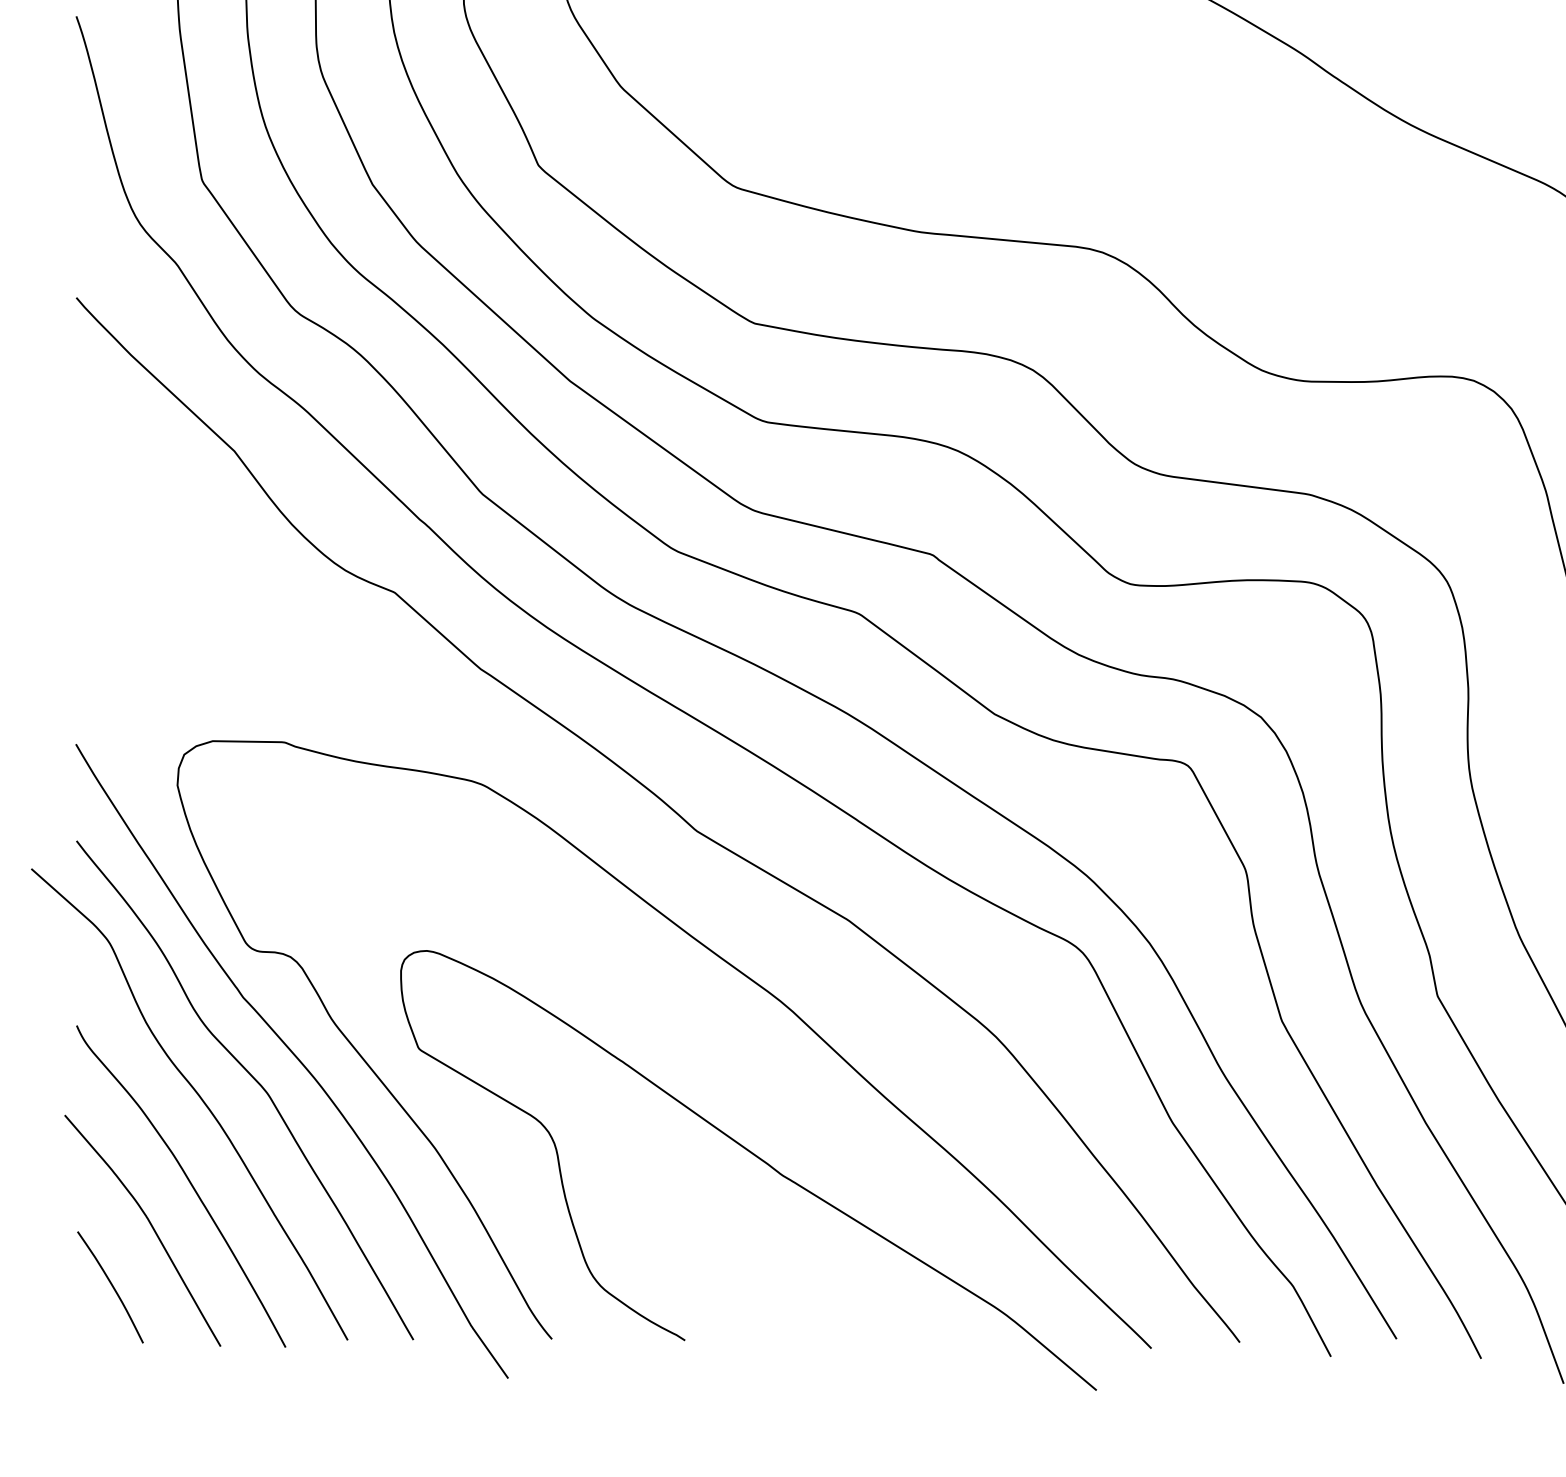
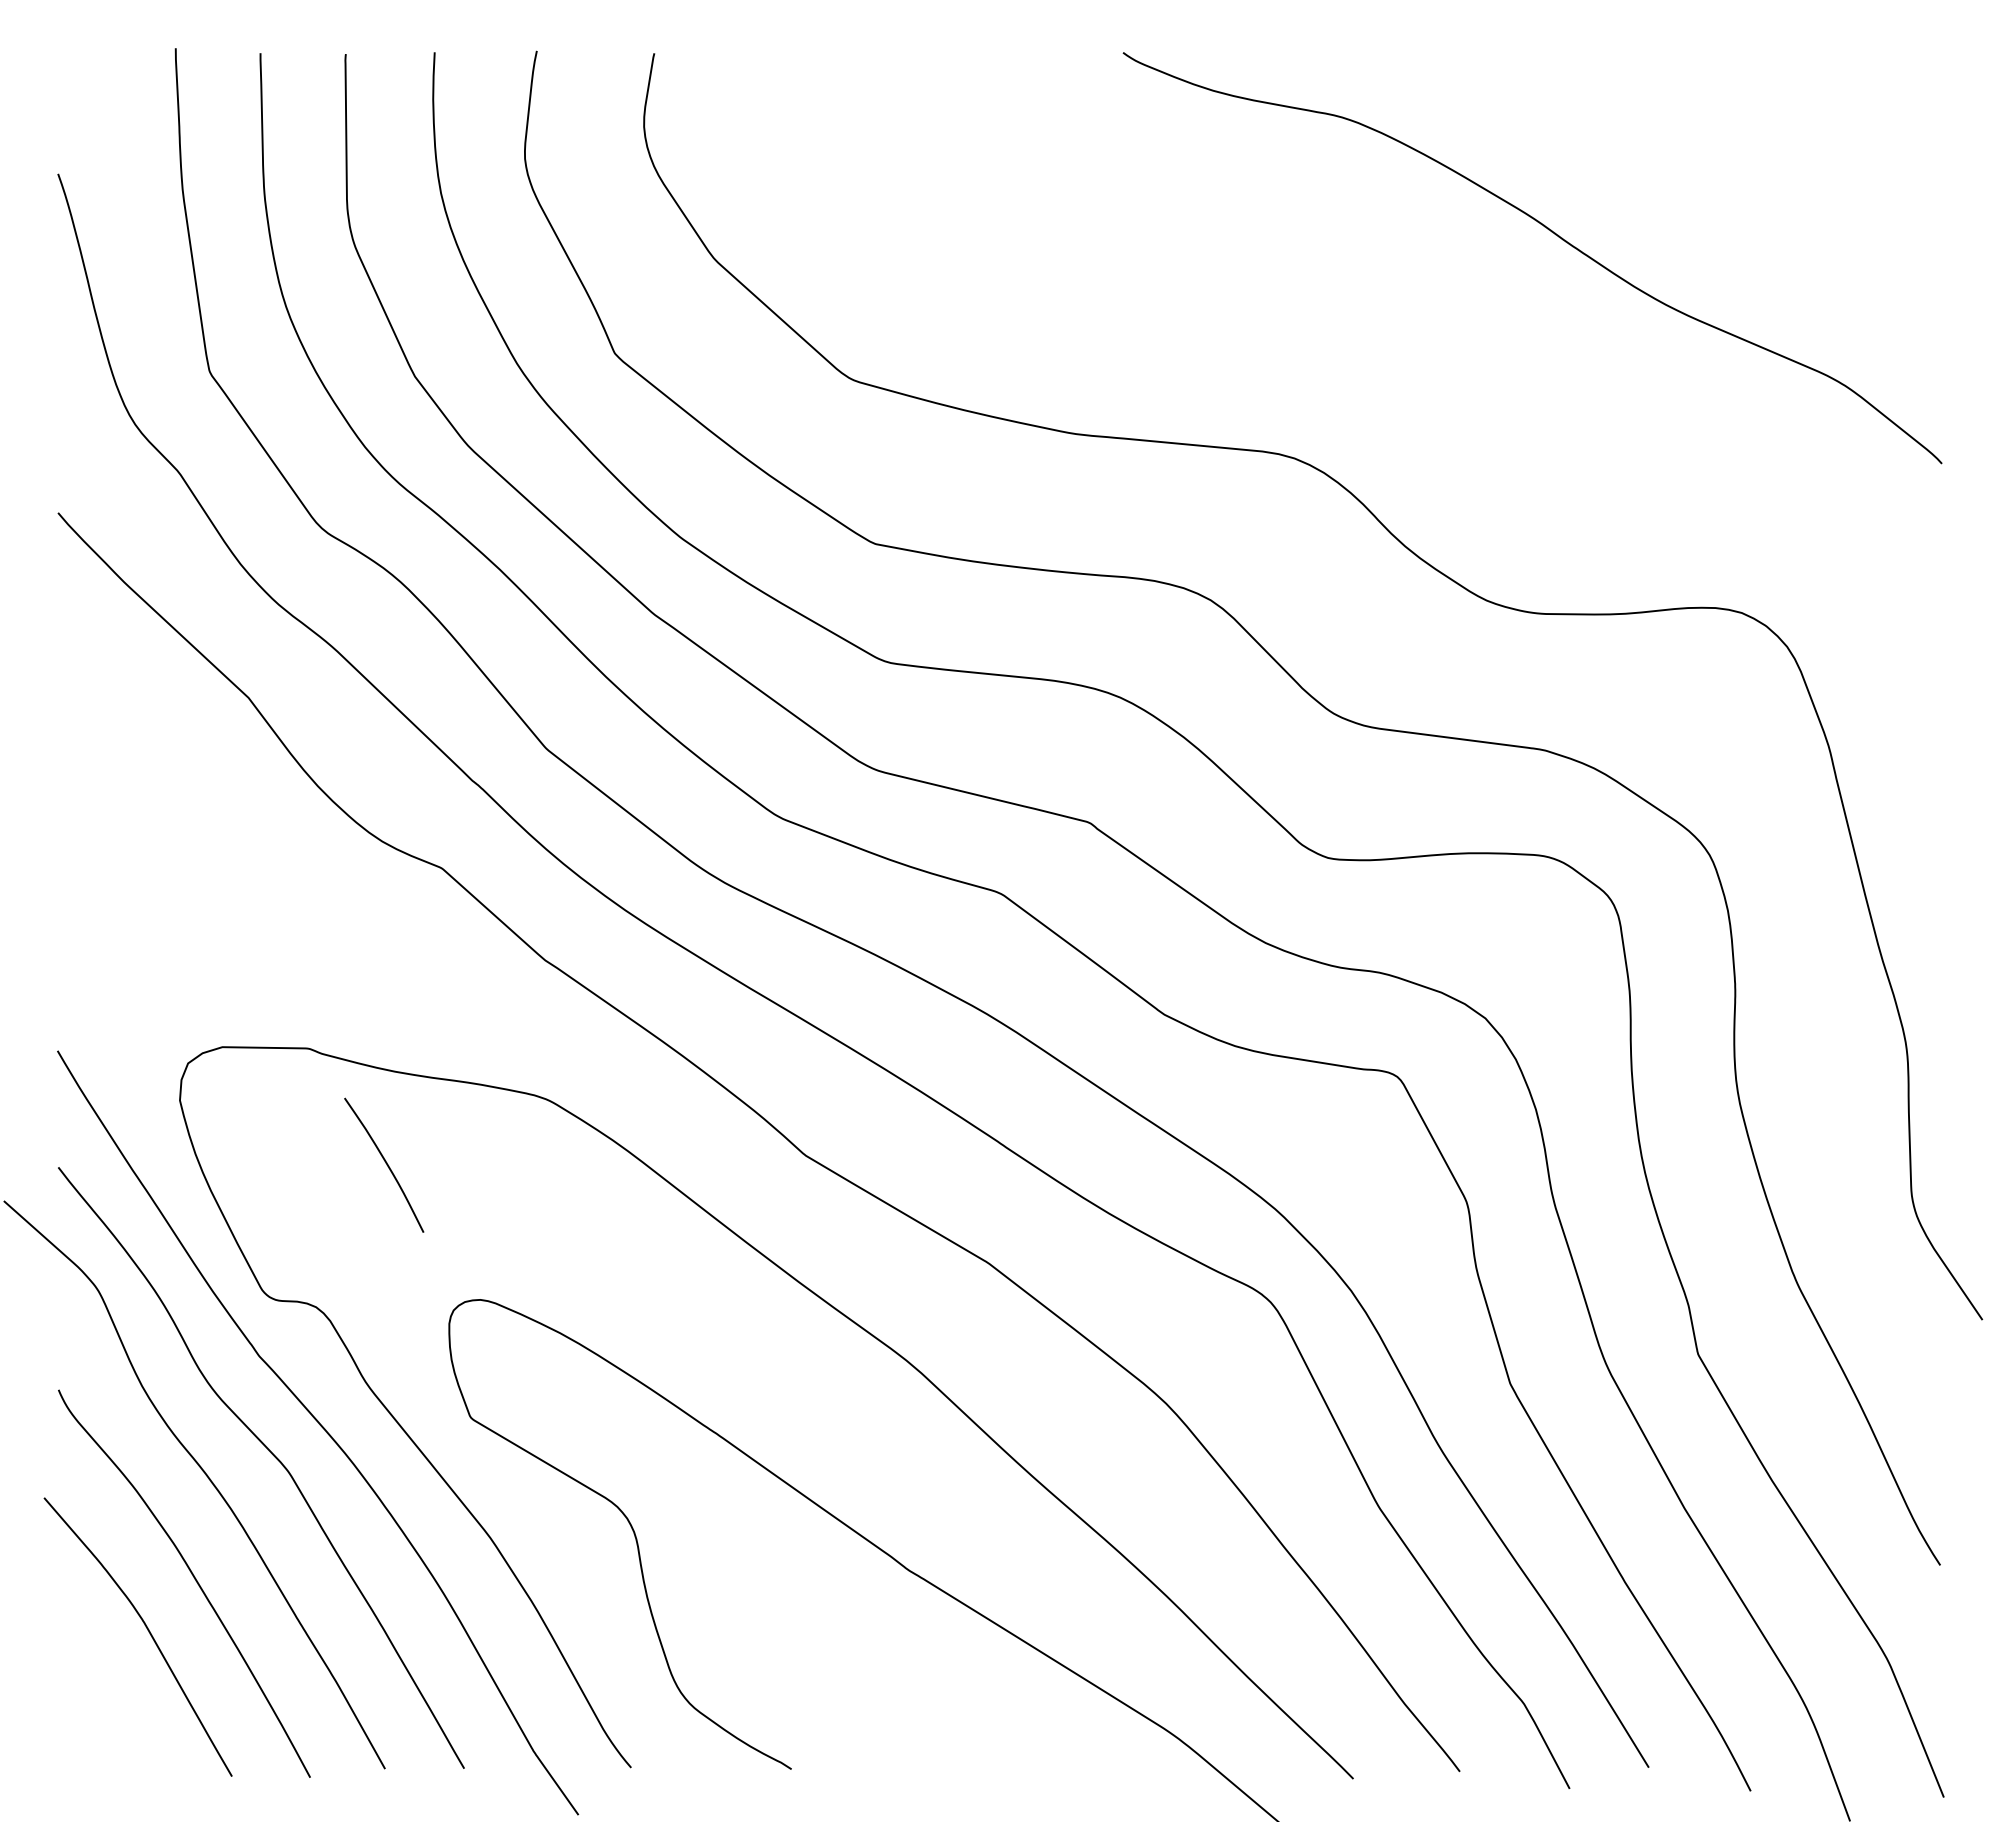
curve: (111, 1285) -> (385, 1163), moved

